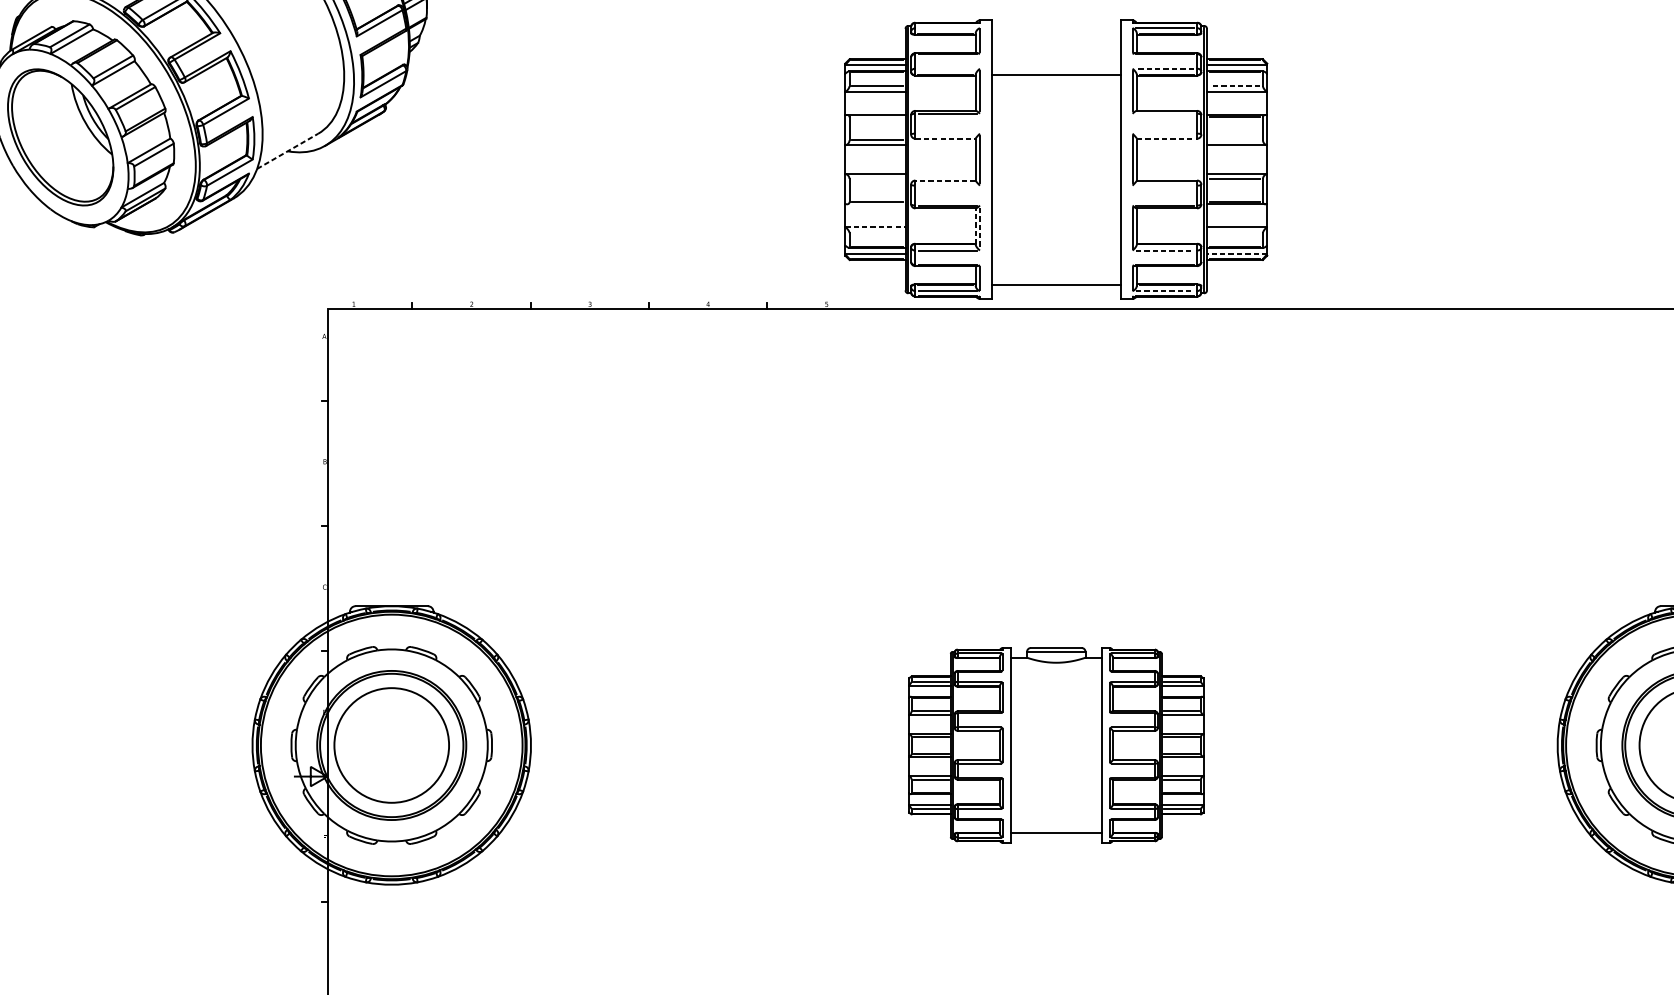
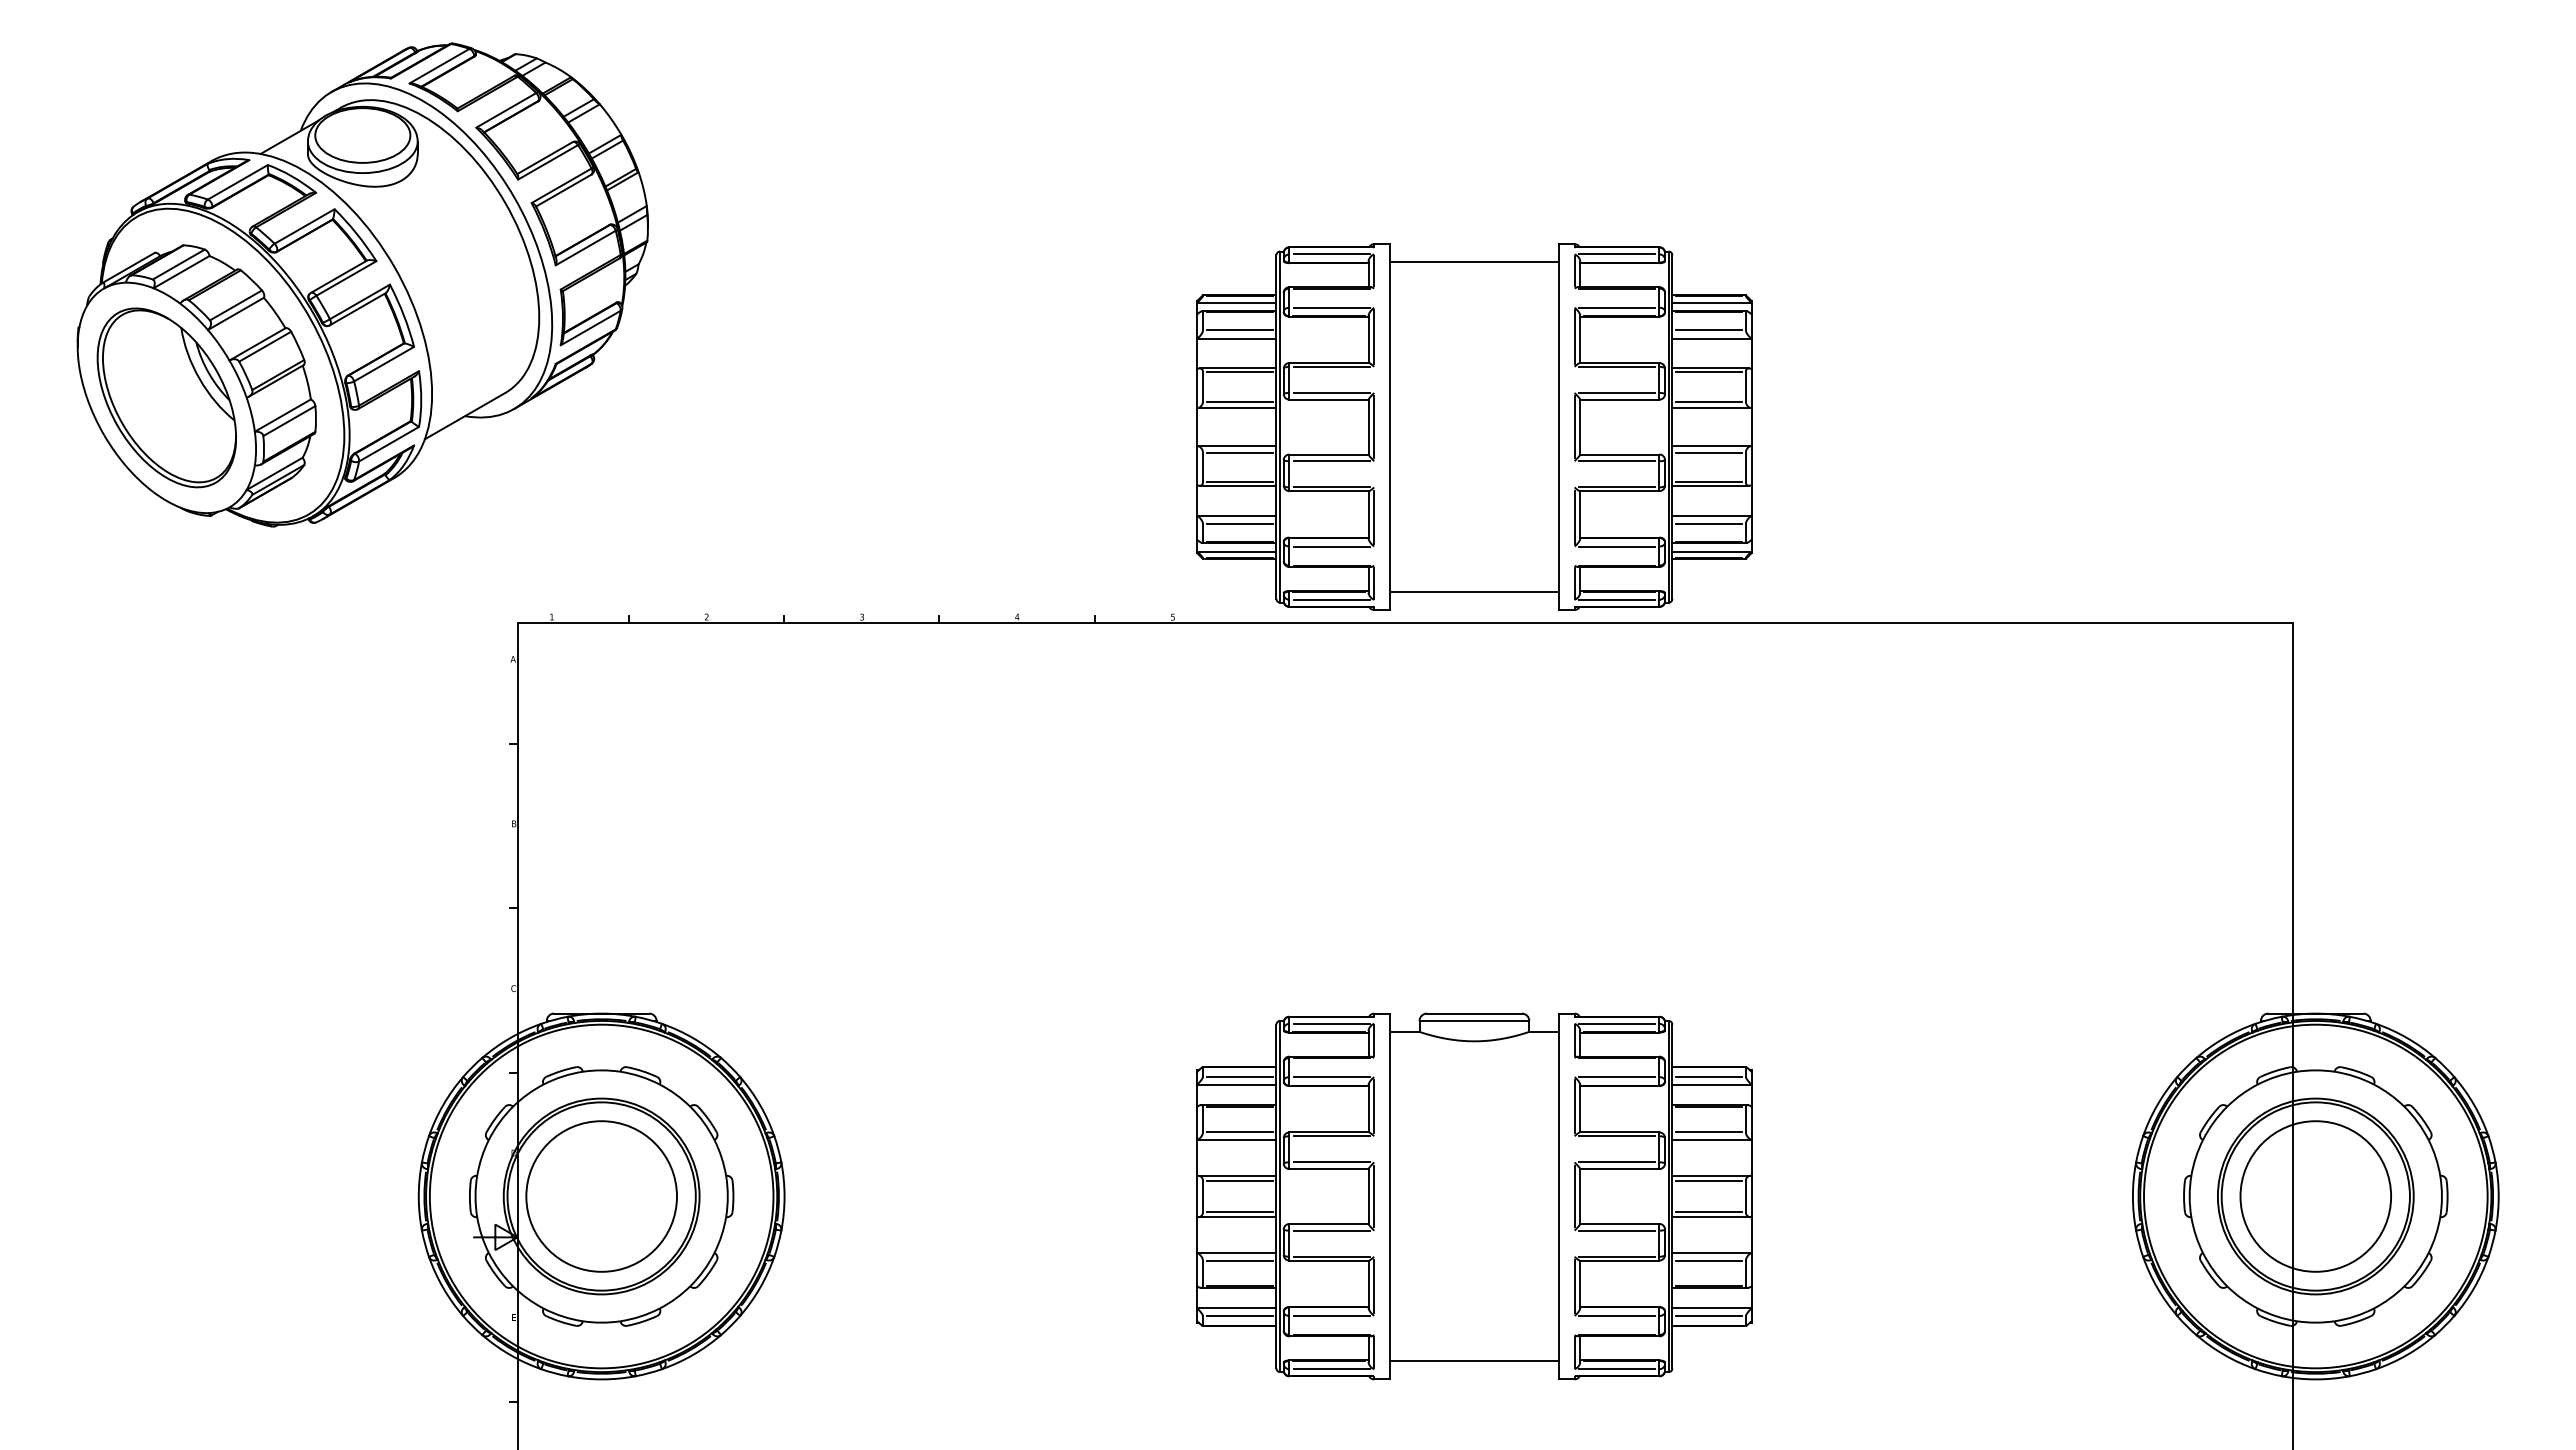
line: (947, 28) -> (1331, 254), added
line: (947, 68) -> (1331, 307), added
line: (1164, 68) -> (1616, 307), dashed -> solid
line: (1056, 74) -> (1474, 262), moved
line: (1234, 86) -> (1708, 330), dashed -> solid
line: (1164, 113) -> (1616, 366), added
line: (877, 117) -> (1239, 371), added
line: (947, 133) -> (1331, 392), added
line: (1164, 133) -> (1616, 392), added
line: (945, 138) -> (1328, 399), dashed -> solid
line: (1166, 138) -> (1619, 399), dashed -> solid
line: (1235, 140) -> (1709, 401), added
line: (288, 150) -> (465, 415), dashed -> solid
line: (877, 178) -> (1239, 452), added
line: (945, 180) -> (1328, 454), dashed -> solid
line: (947, 185) -> (1331, 461), added
line: (1164, 185) -> (1616, 461), added
line: (875, 204) -> (1237, 485), added
line: (875, 226) -> (1236, 515), dashed -> solid
line: (975, 226) -> (1368, 514), dashed -> solid
line: (980, 228) -> (1374, 517), dashed -> solid
line: (877, 233) -> (1239, 523), added
line: (1235, 233) -> (1709, 523), added
line: (1165, 250) -> (1617, 546), dashed -> solid
line: (1236, 254) -> (1711, 551), dashed -> solid
line: (1165, 290) -> (1617, 599), dashed -> solid
part: (1056, 745) -> (1474, 1196), size x1.43

